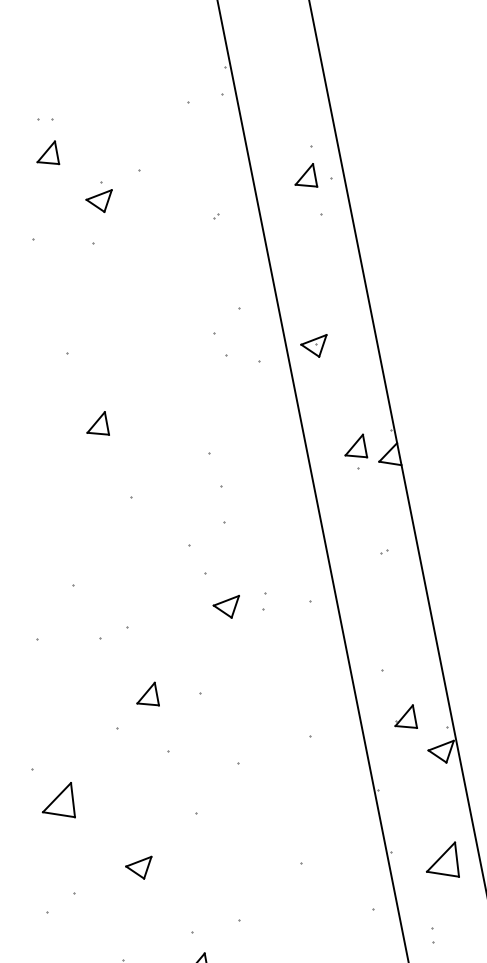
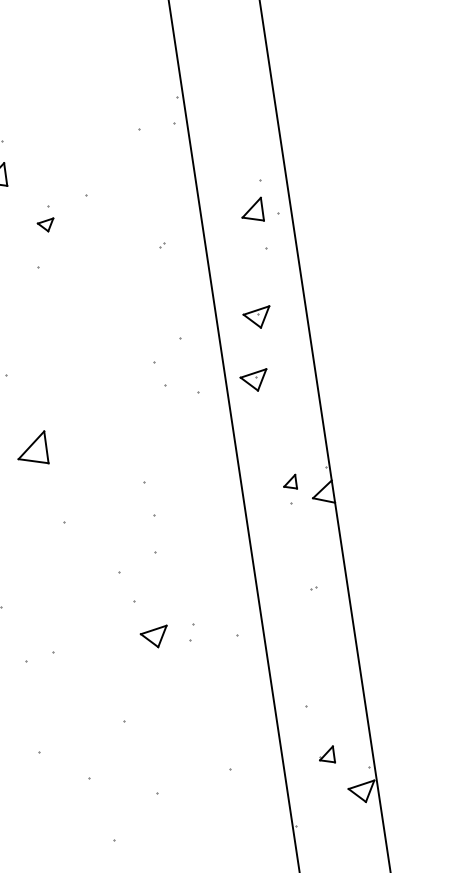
part: (98, 200) -> (44, 224), size x0.6
part: (313, 282) -> (255, 316), added
part: (97, 423) -> (33, 446), size x1.4
part: (356, 445) -> (291, 480), size x0.6
part: (147, 693) -> (70, 718), removed
part: (405, 716) -> (327, 753), size x0.7

